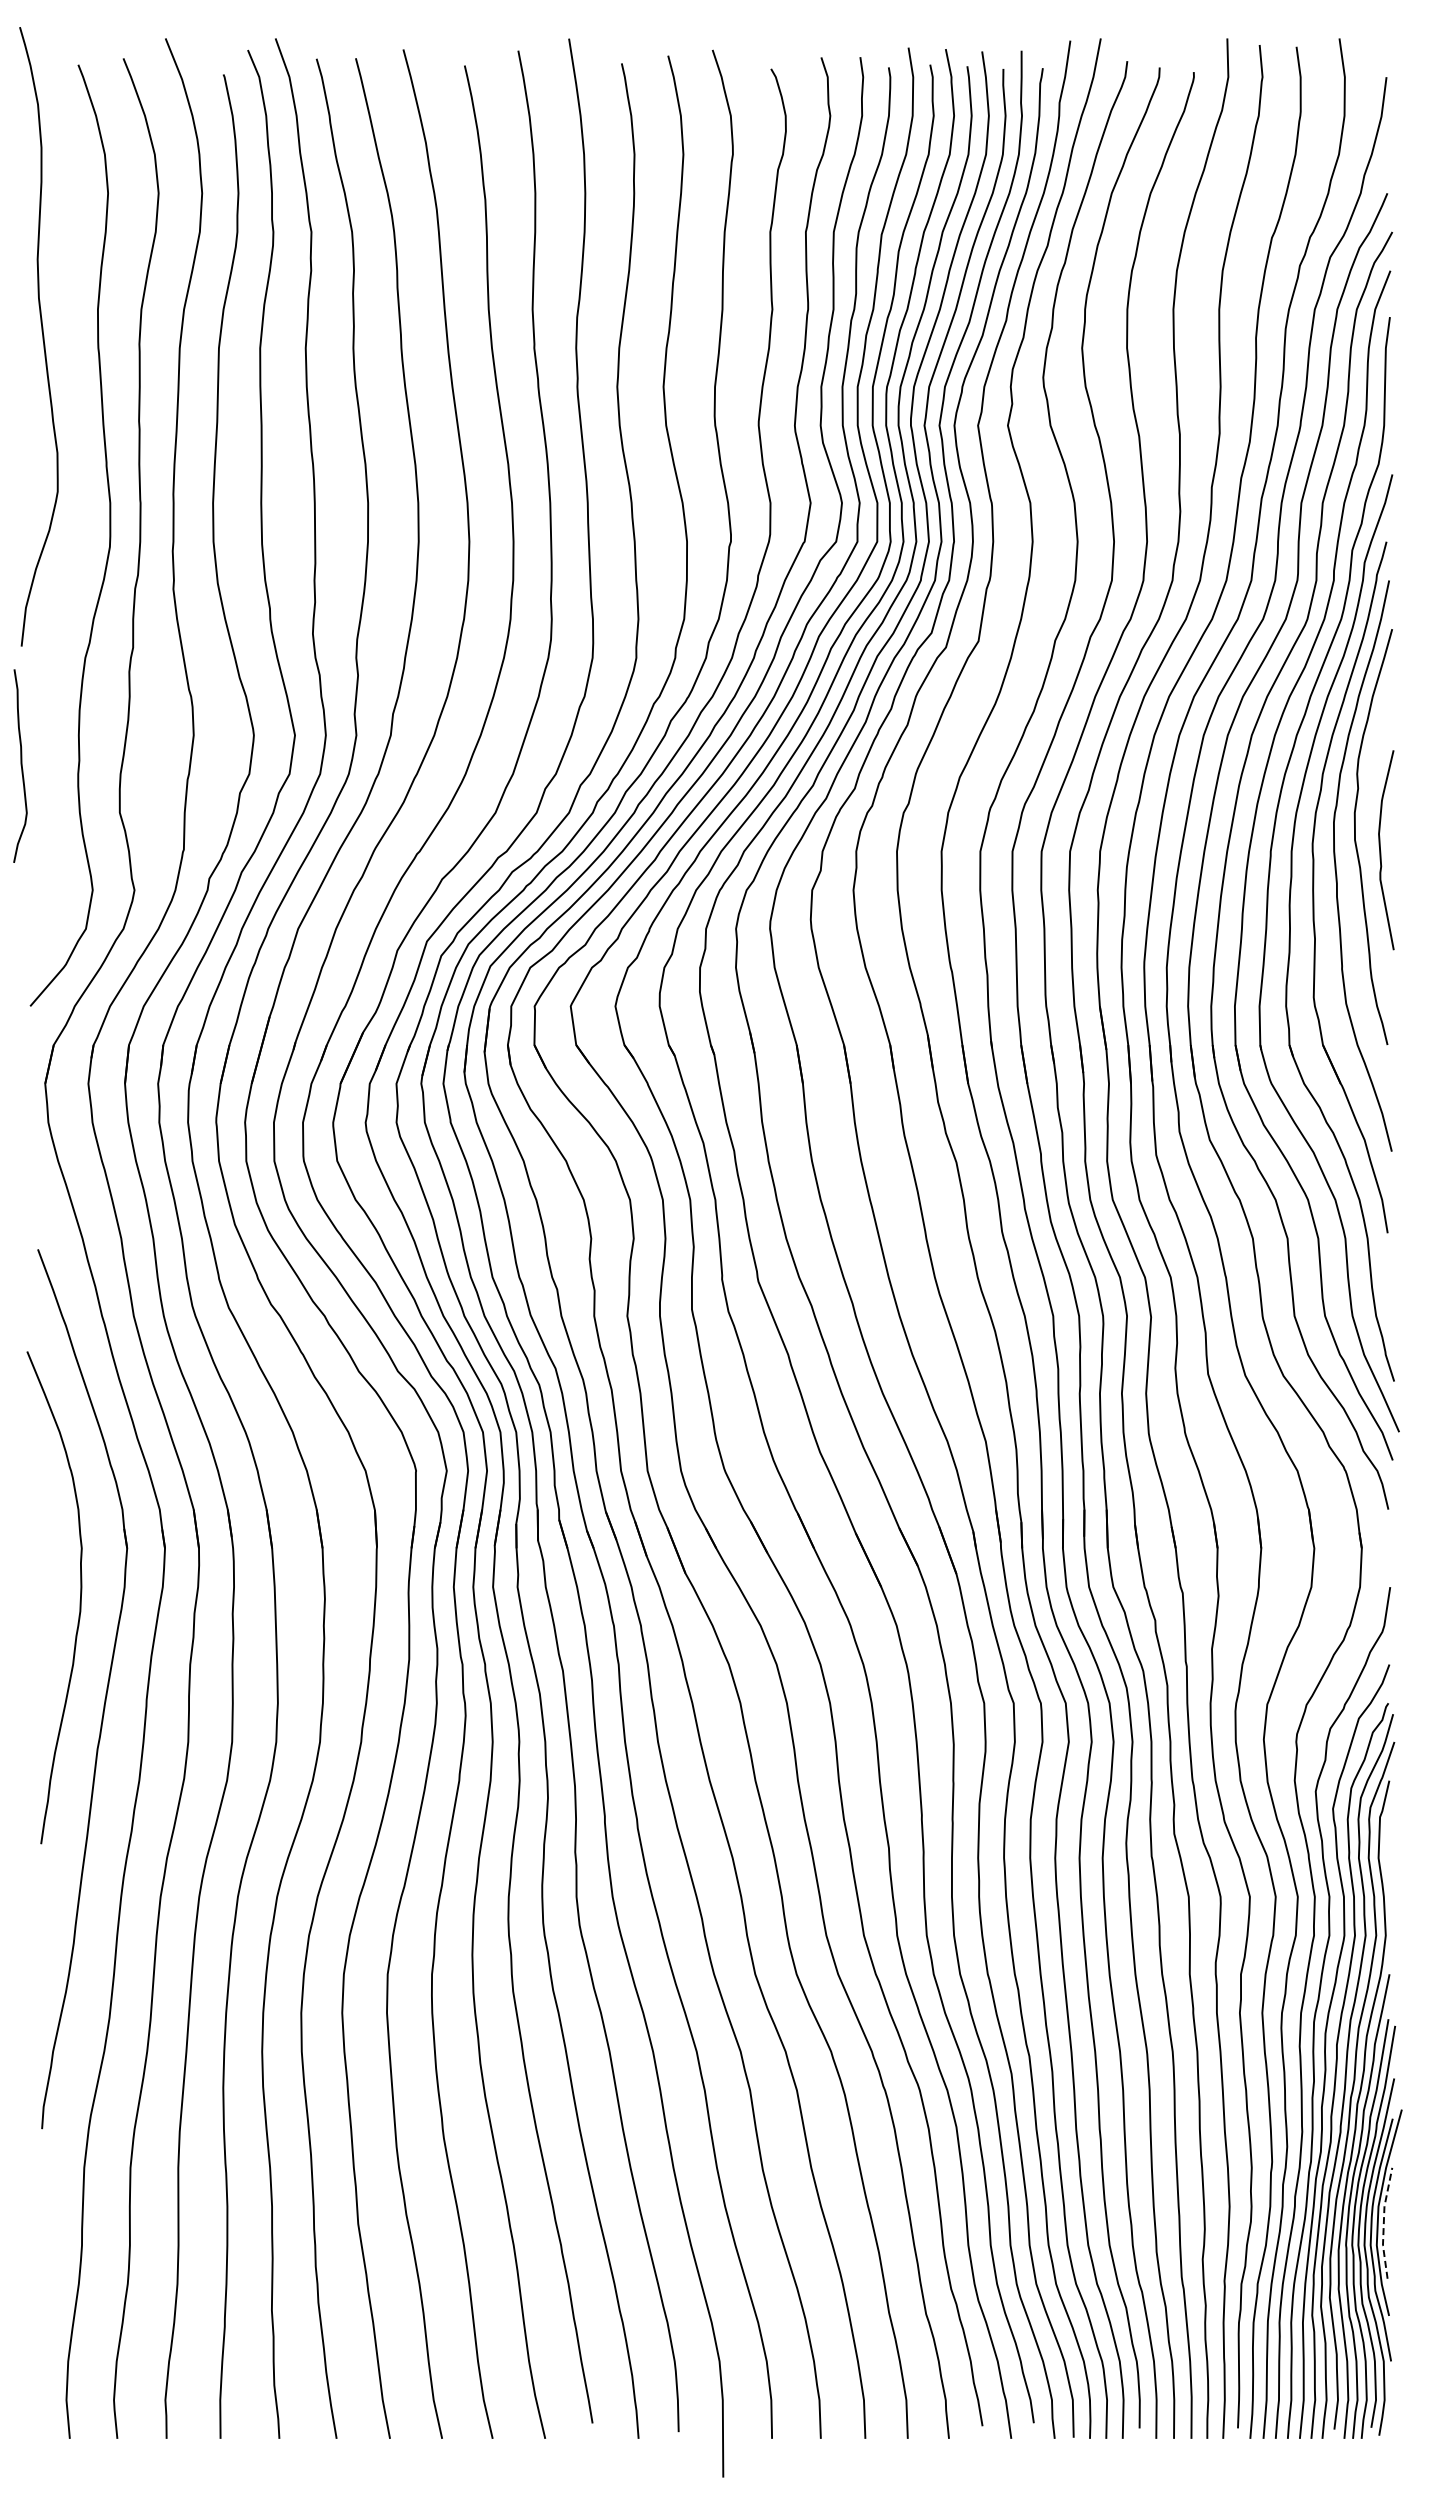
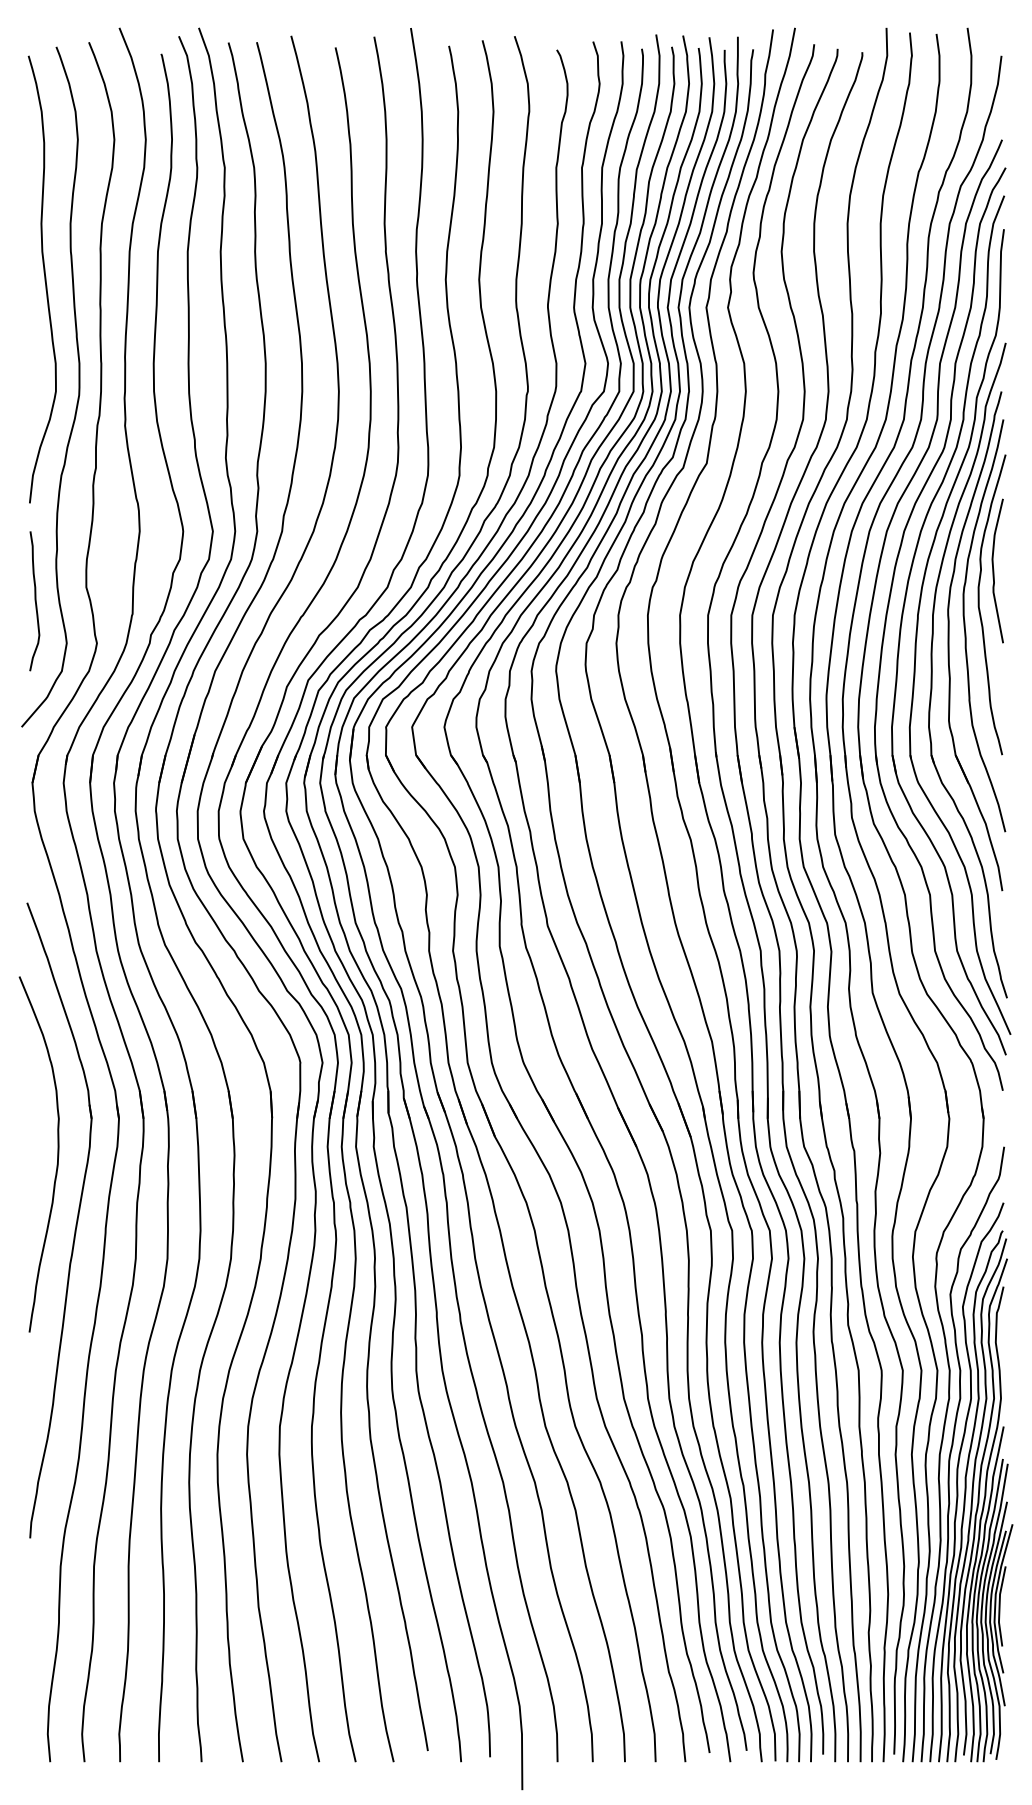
curve: (42, 336) -> (44, 279), moved
curve: (20, 765) -> (34, 600), moved
curve: (1381, 851) -> (994, 571), moved
line: (1383, 2222) -> (999, 1605), dashed -> solid

